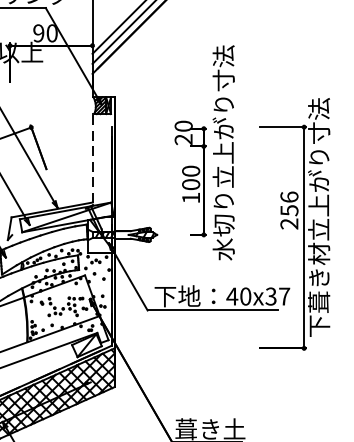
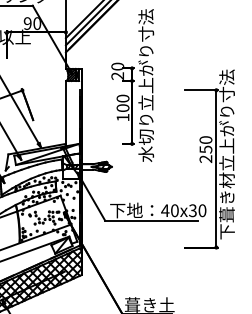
part: (204, 152) -> (132, 85), moved
line: (91, 157) -> (65, 111), dashed -> solid
text: (288, 196) -> (205, 139), 256 -> 250
text: (284, 296) -> (202, 210), 40x37 -> 40x30

